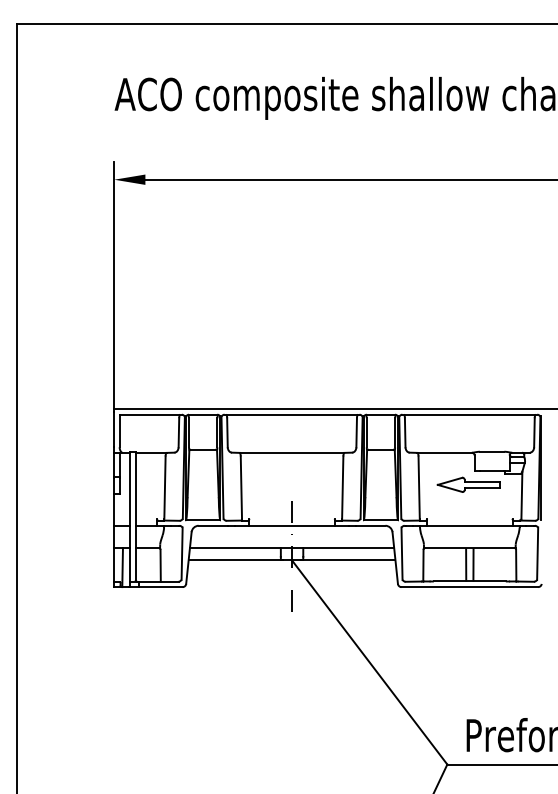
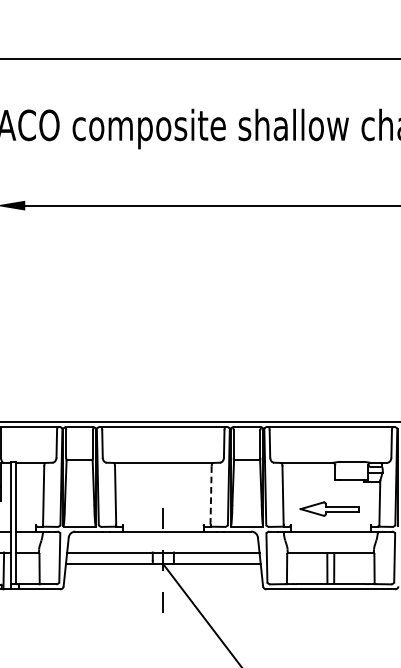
part: (468, 484) -> (329, 508), moved
line: (342, 488) -> (210, 496), solid -> dashed

